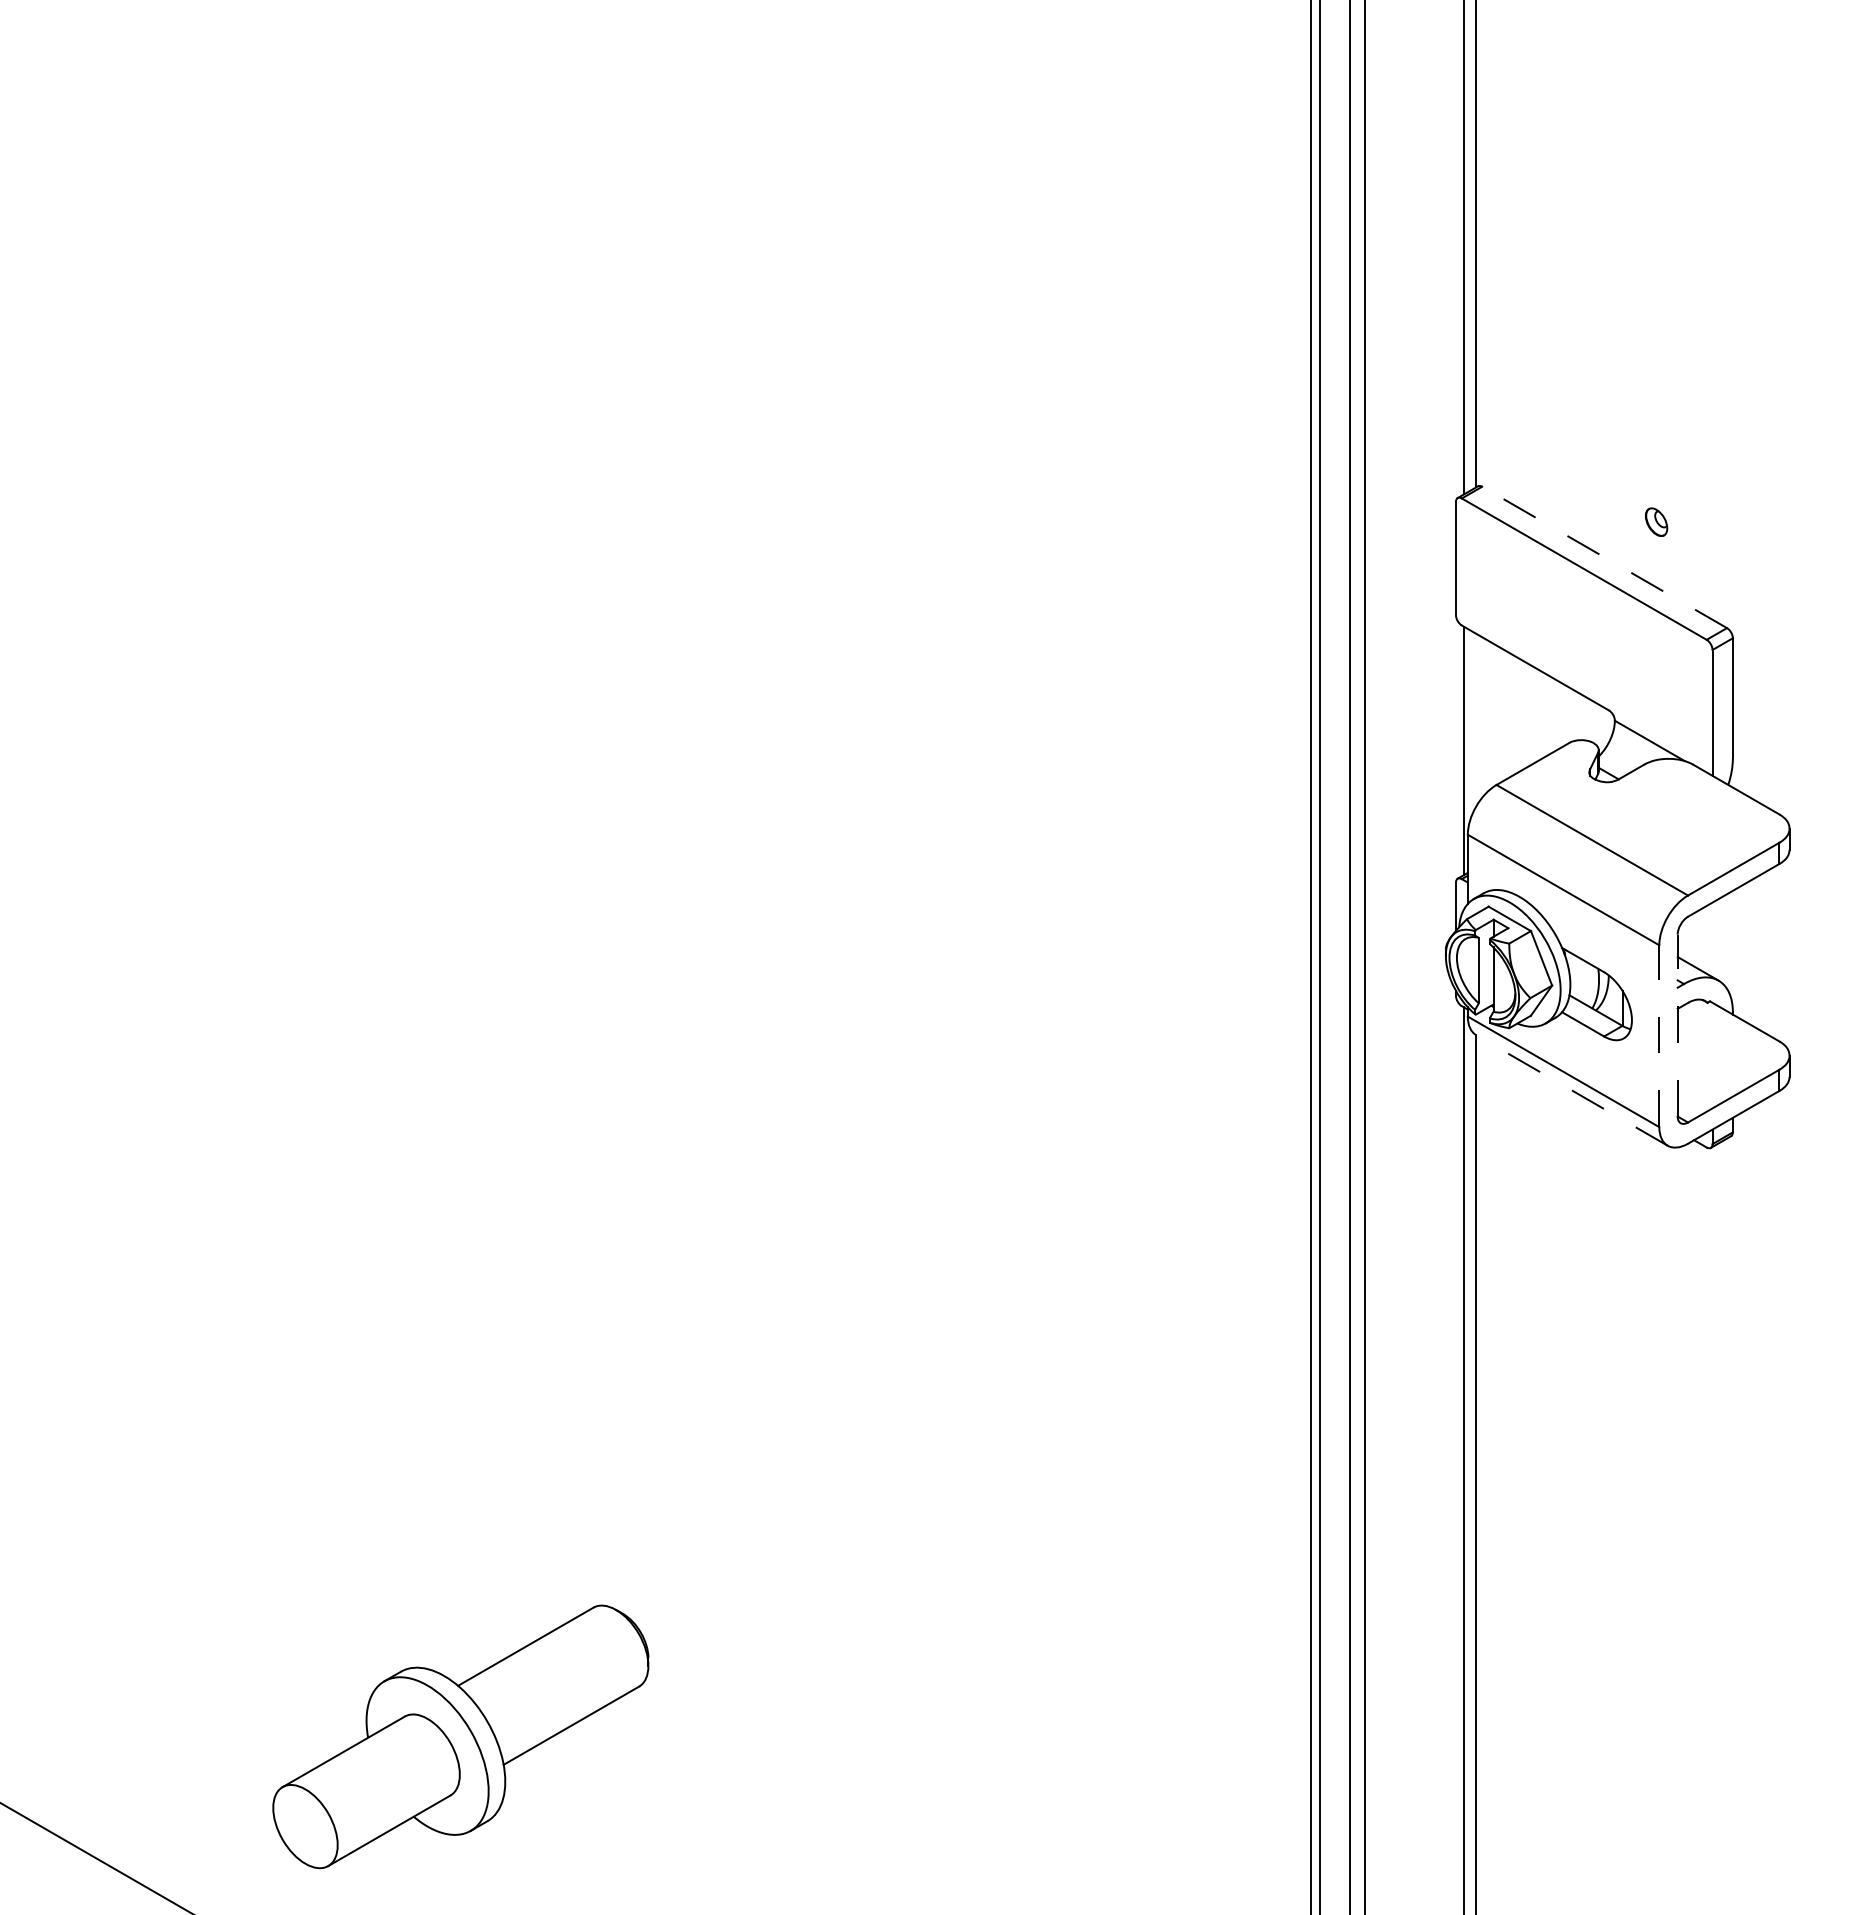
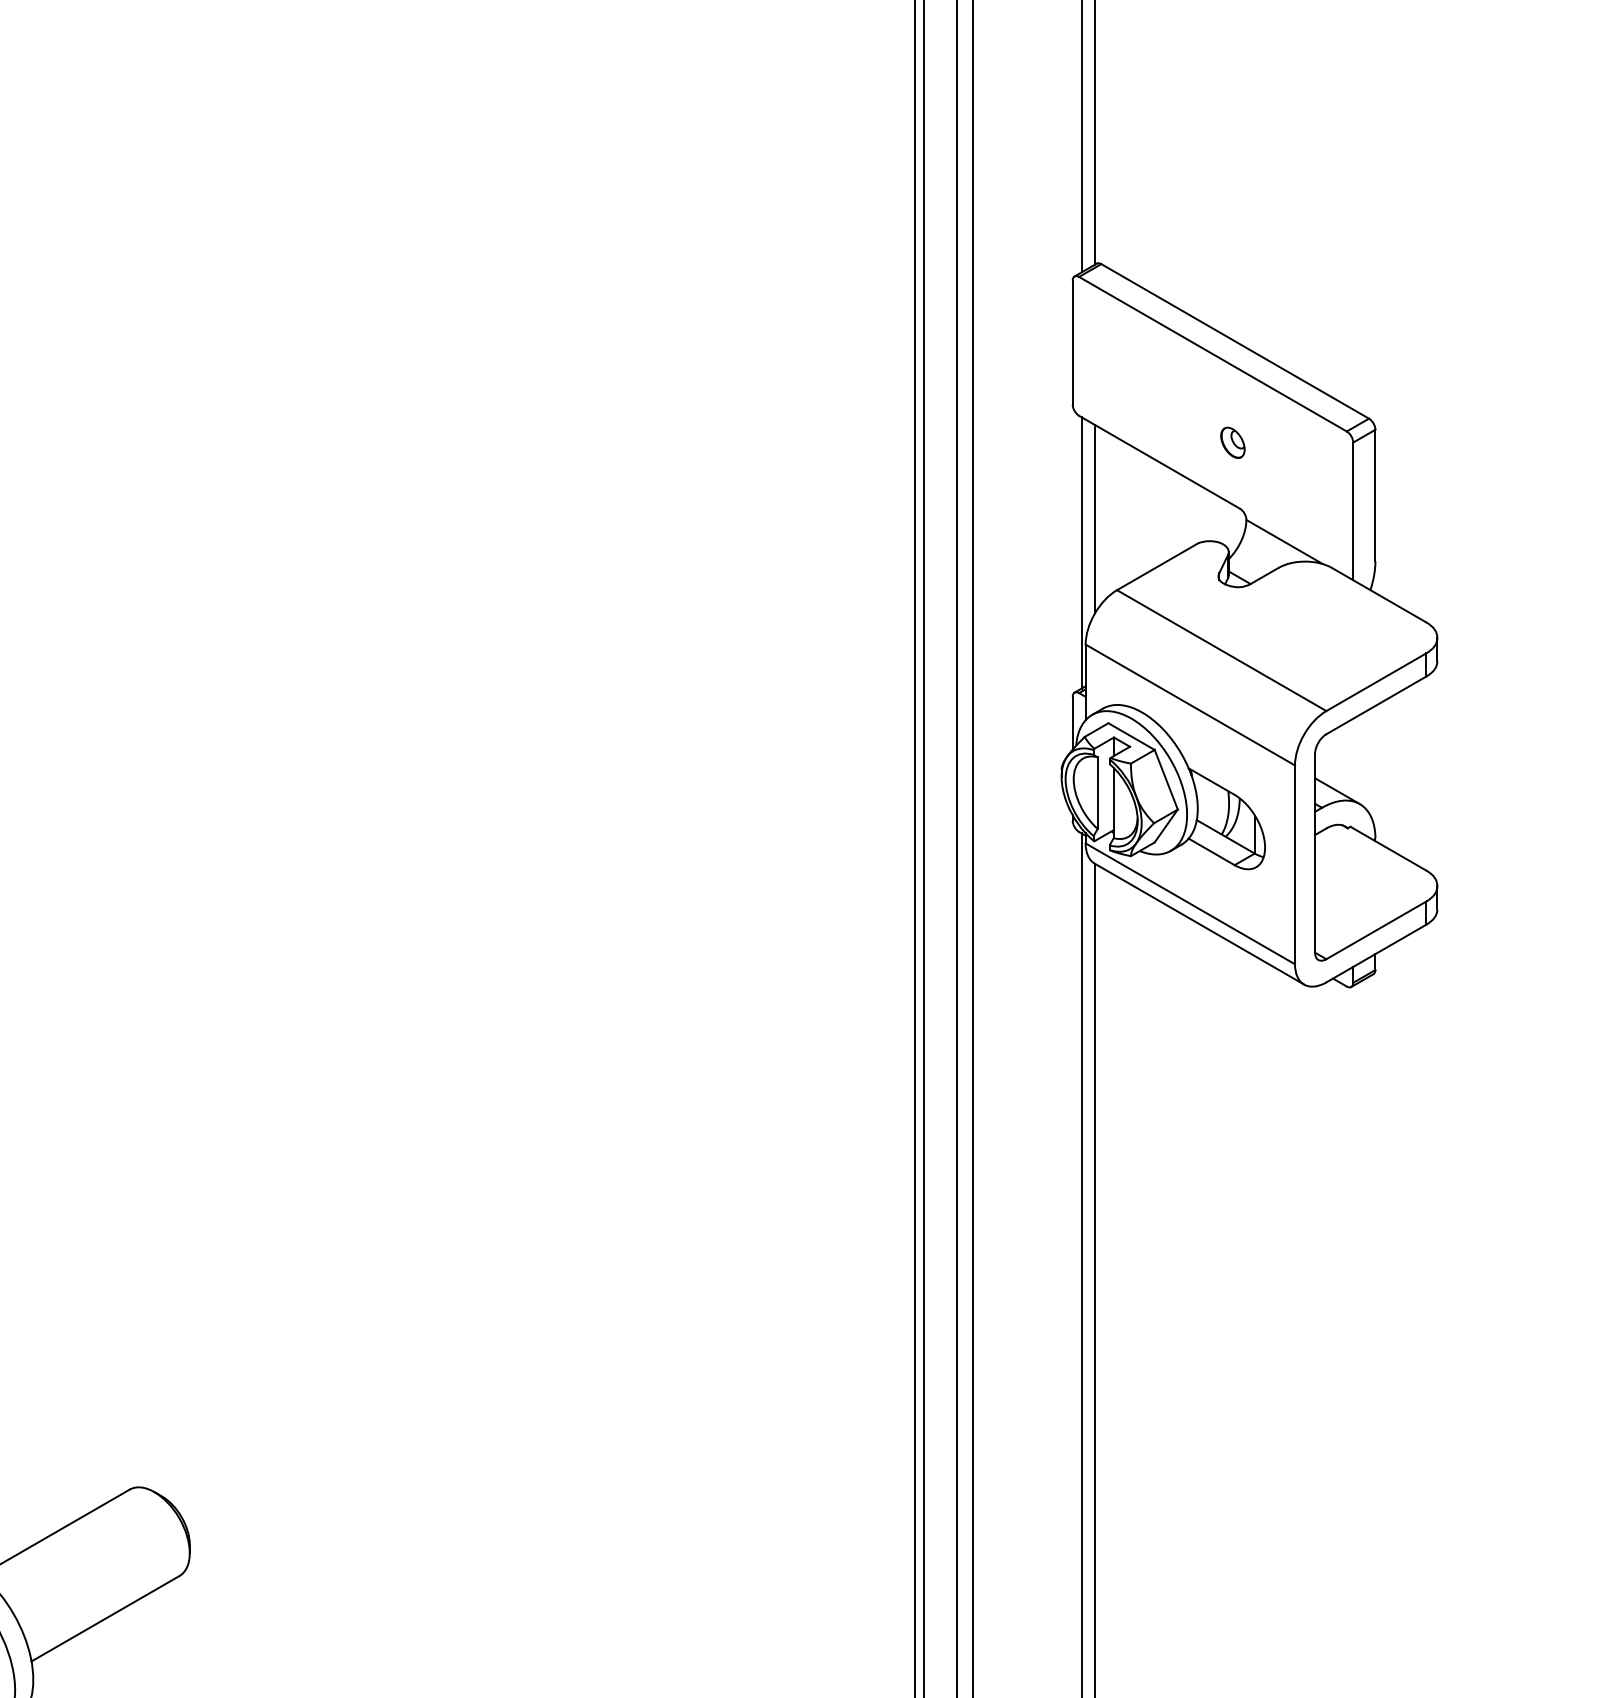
part: (1656, 521) -> (1232, 442), moved
line: (1604, 557) -> (1235, 341), dashed -> solid
line: (1476, 719) -> (1095, 518), added
line: (1677, 1025) -> (1314, 853), dashed -> solid
line: (1659, 1036) -> (1295, 865), dashed -> solid
line: (1571, 1090) -> (1198, 924), dashed -> solid

